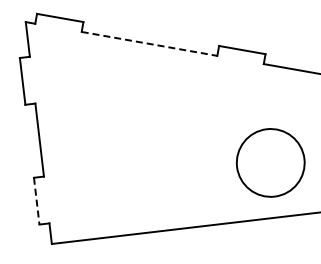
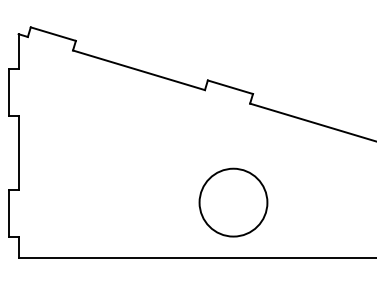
line: (150, 44) -> (139, 70), dashed -> solid
circle: (270, 162) -> (233, 202), moved
line: (36, 201) -> (8, 213), dashed -> solid

